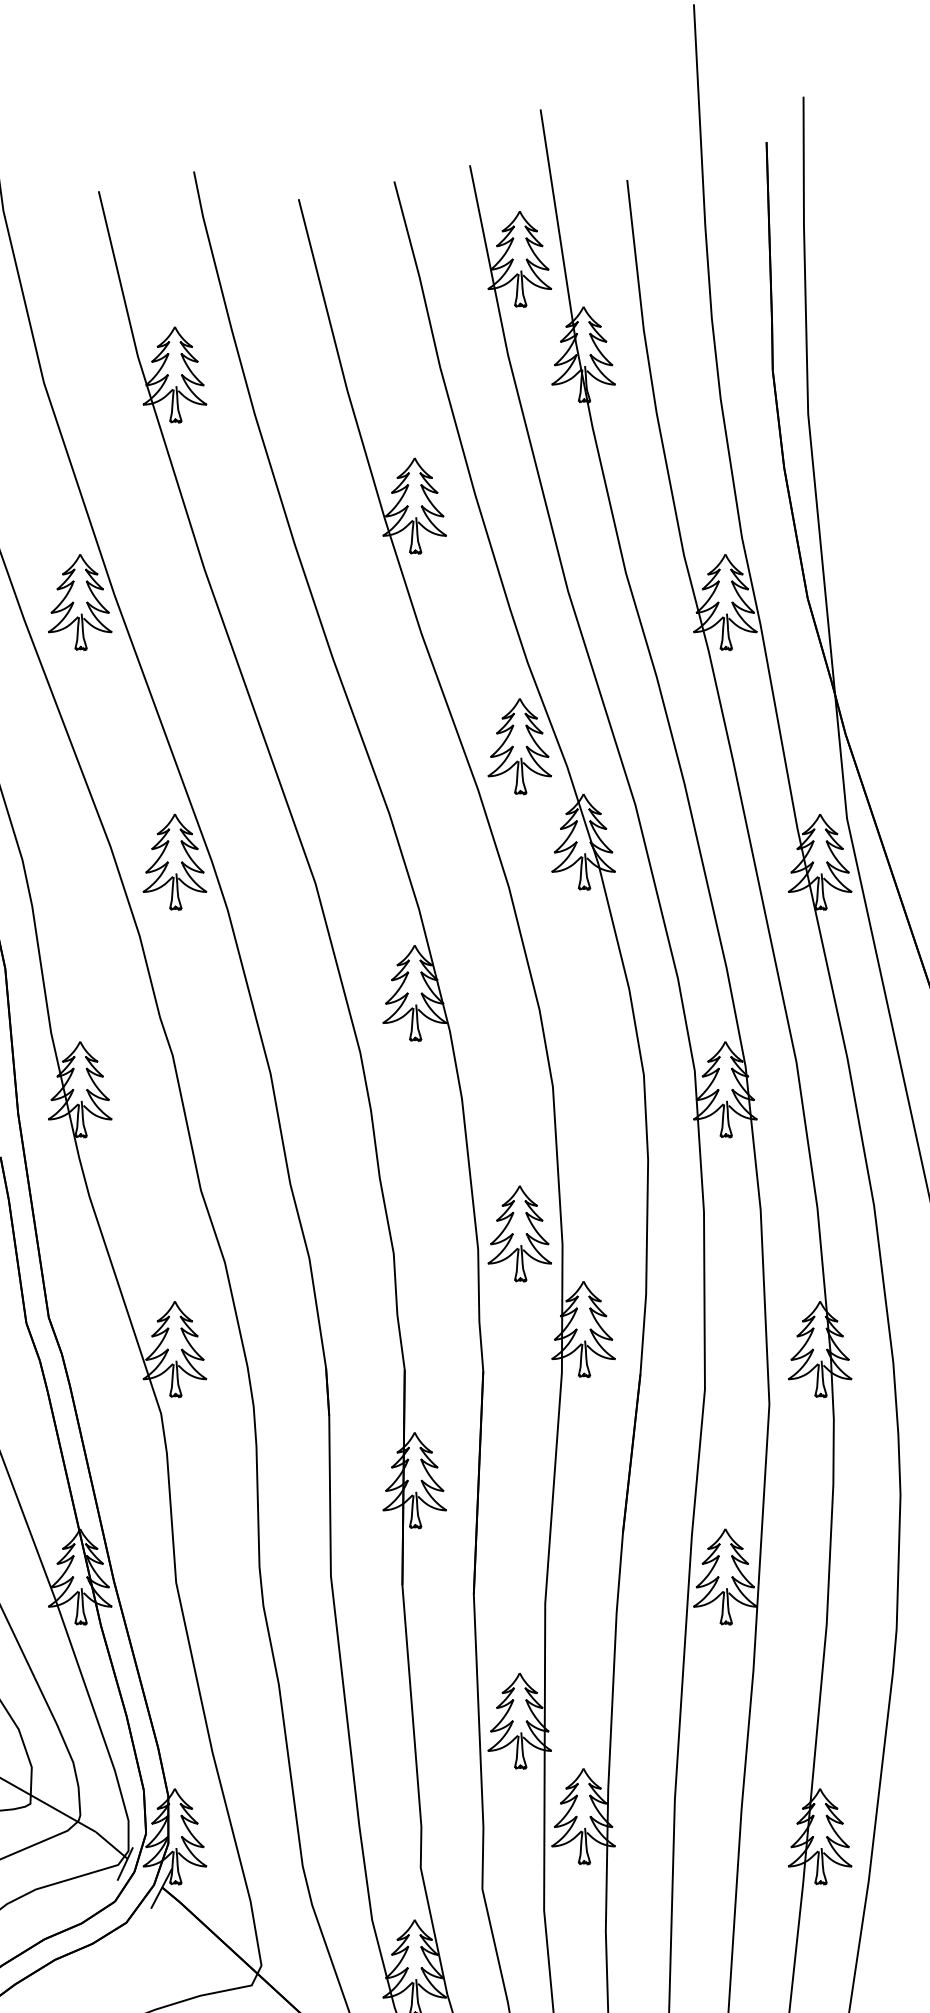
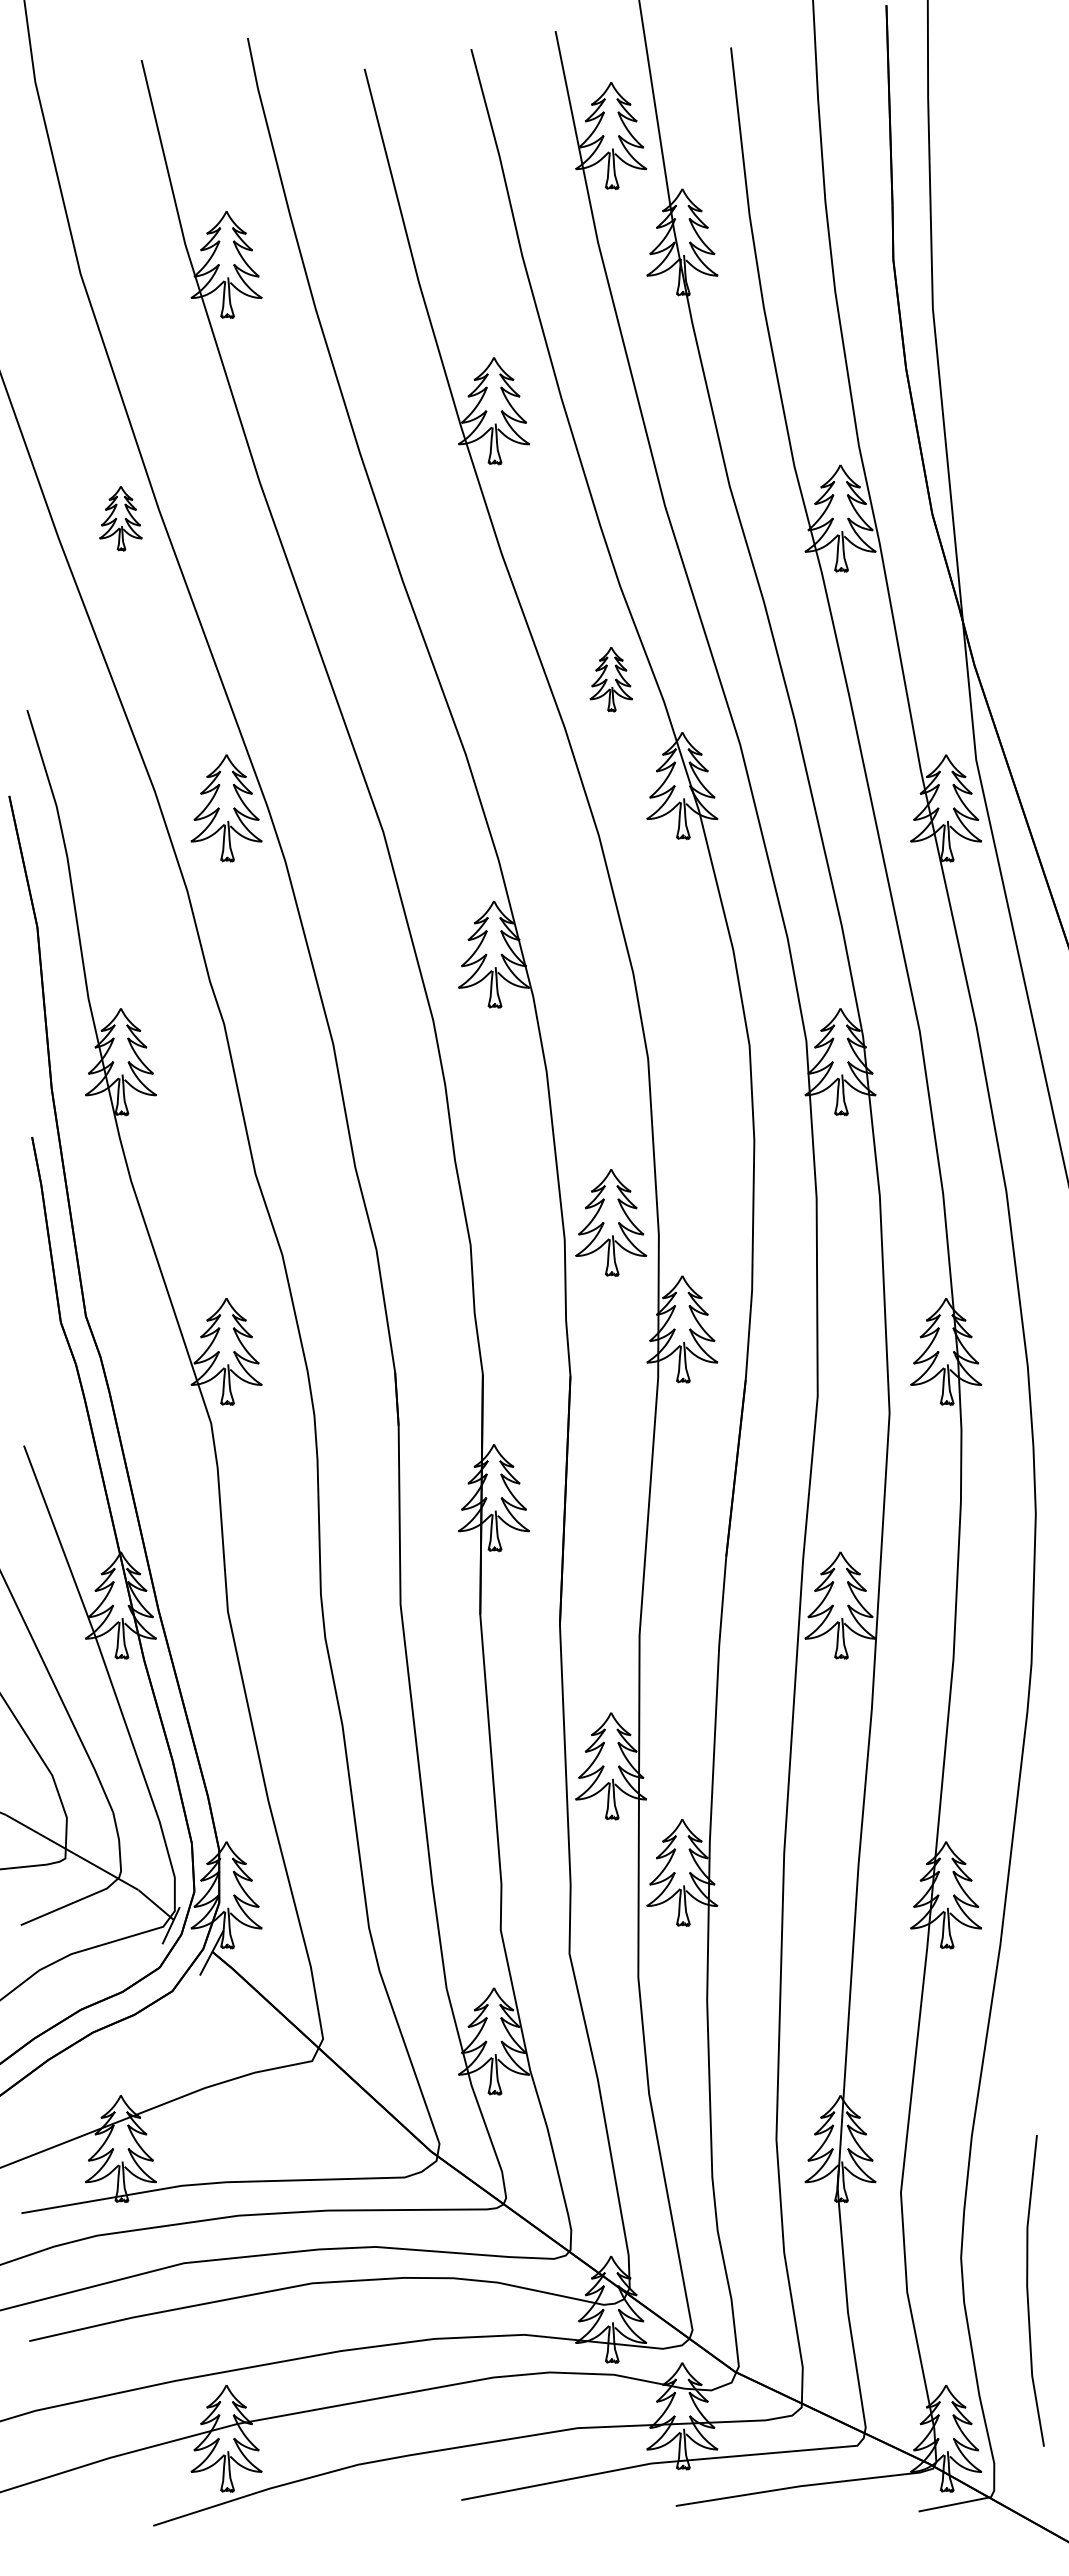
part: (79, 602) -> (120, 518), size x0.6
part: (520, 746) -> (611, 679), size x0.6

